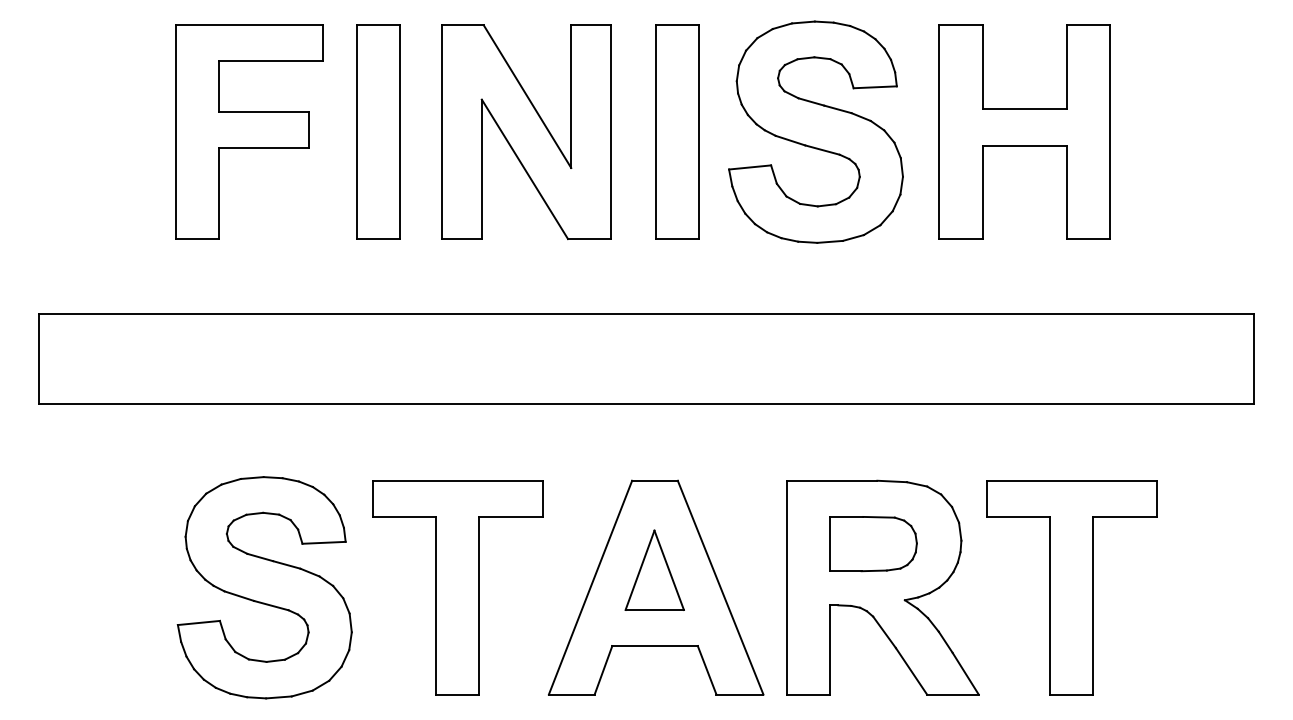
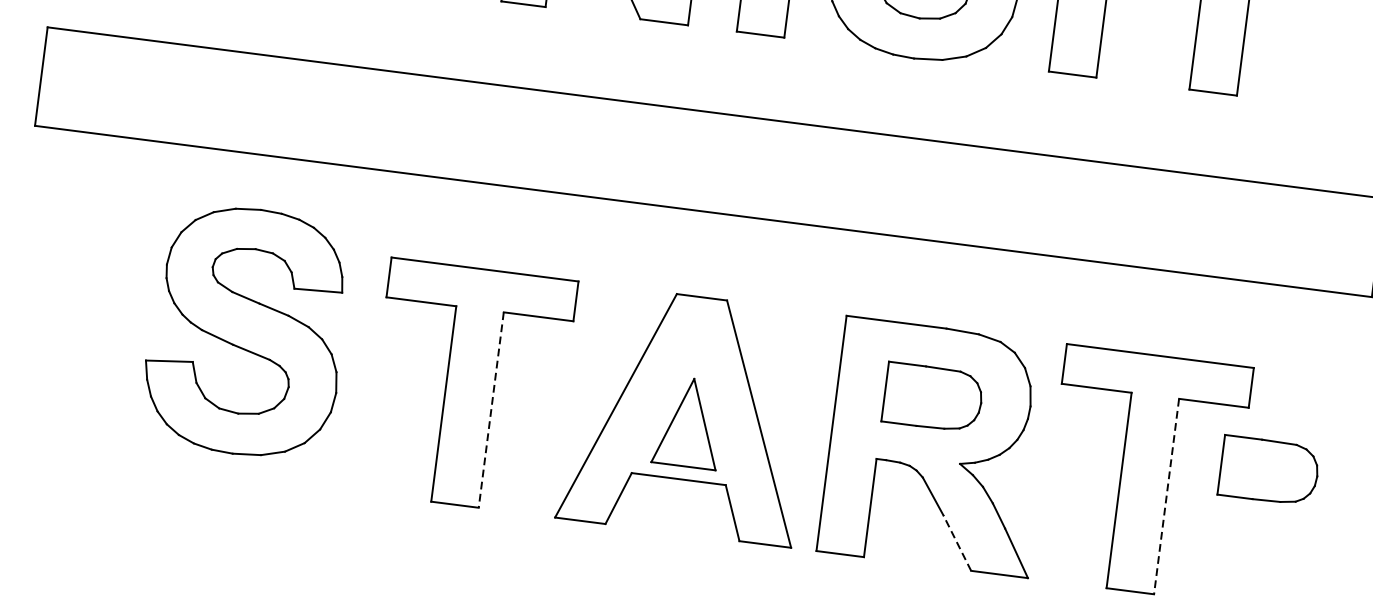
part: (654, 569) -> (688, 421), moved
part: (1182, 571) -> (1269, 471), added
part: (264, 587) -> (246, 331), moved
line: (479, 605) -> (491, 409), solid -> dashed
line: (1093, 605) -> (1166, 496), solid -> dashed
line: (911, 670) -> (957, 542), solid -> dashed

